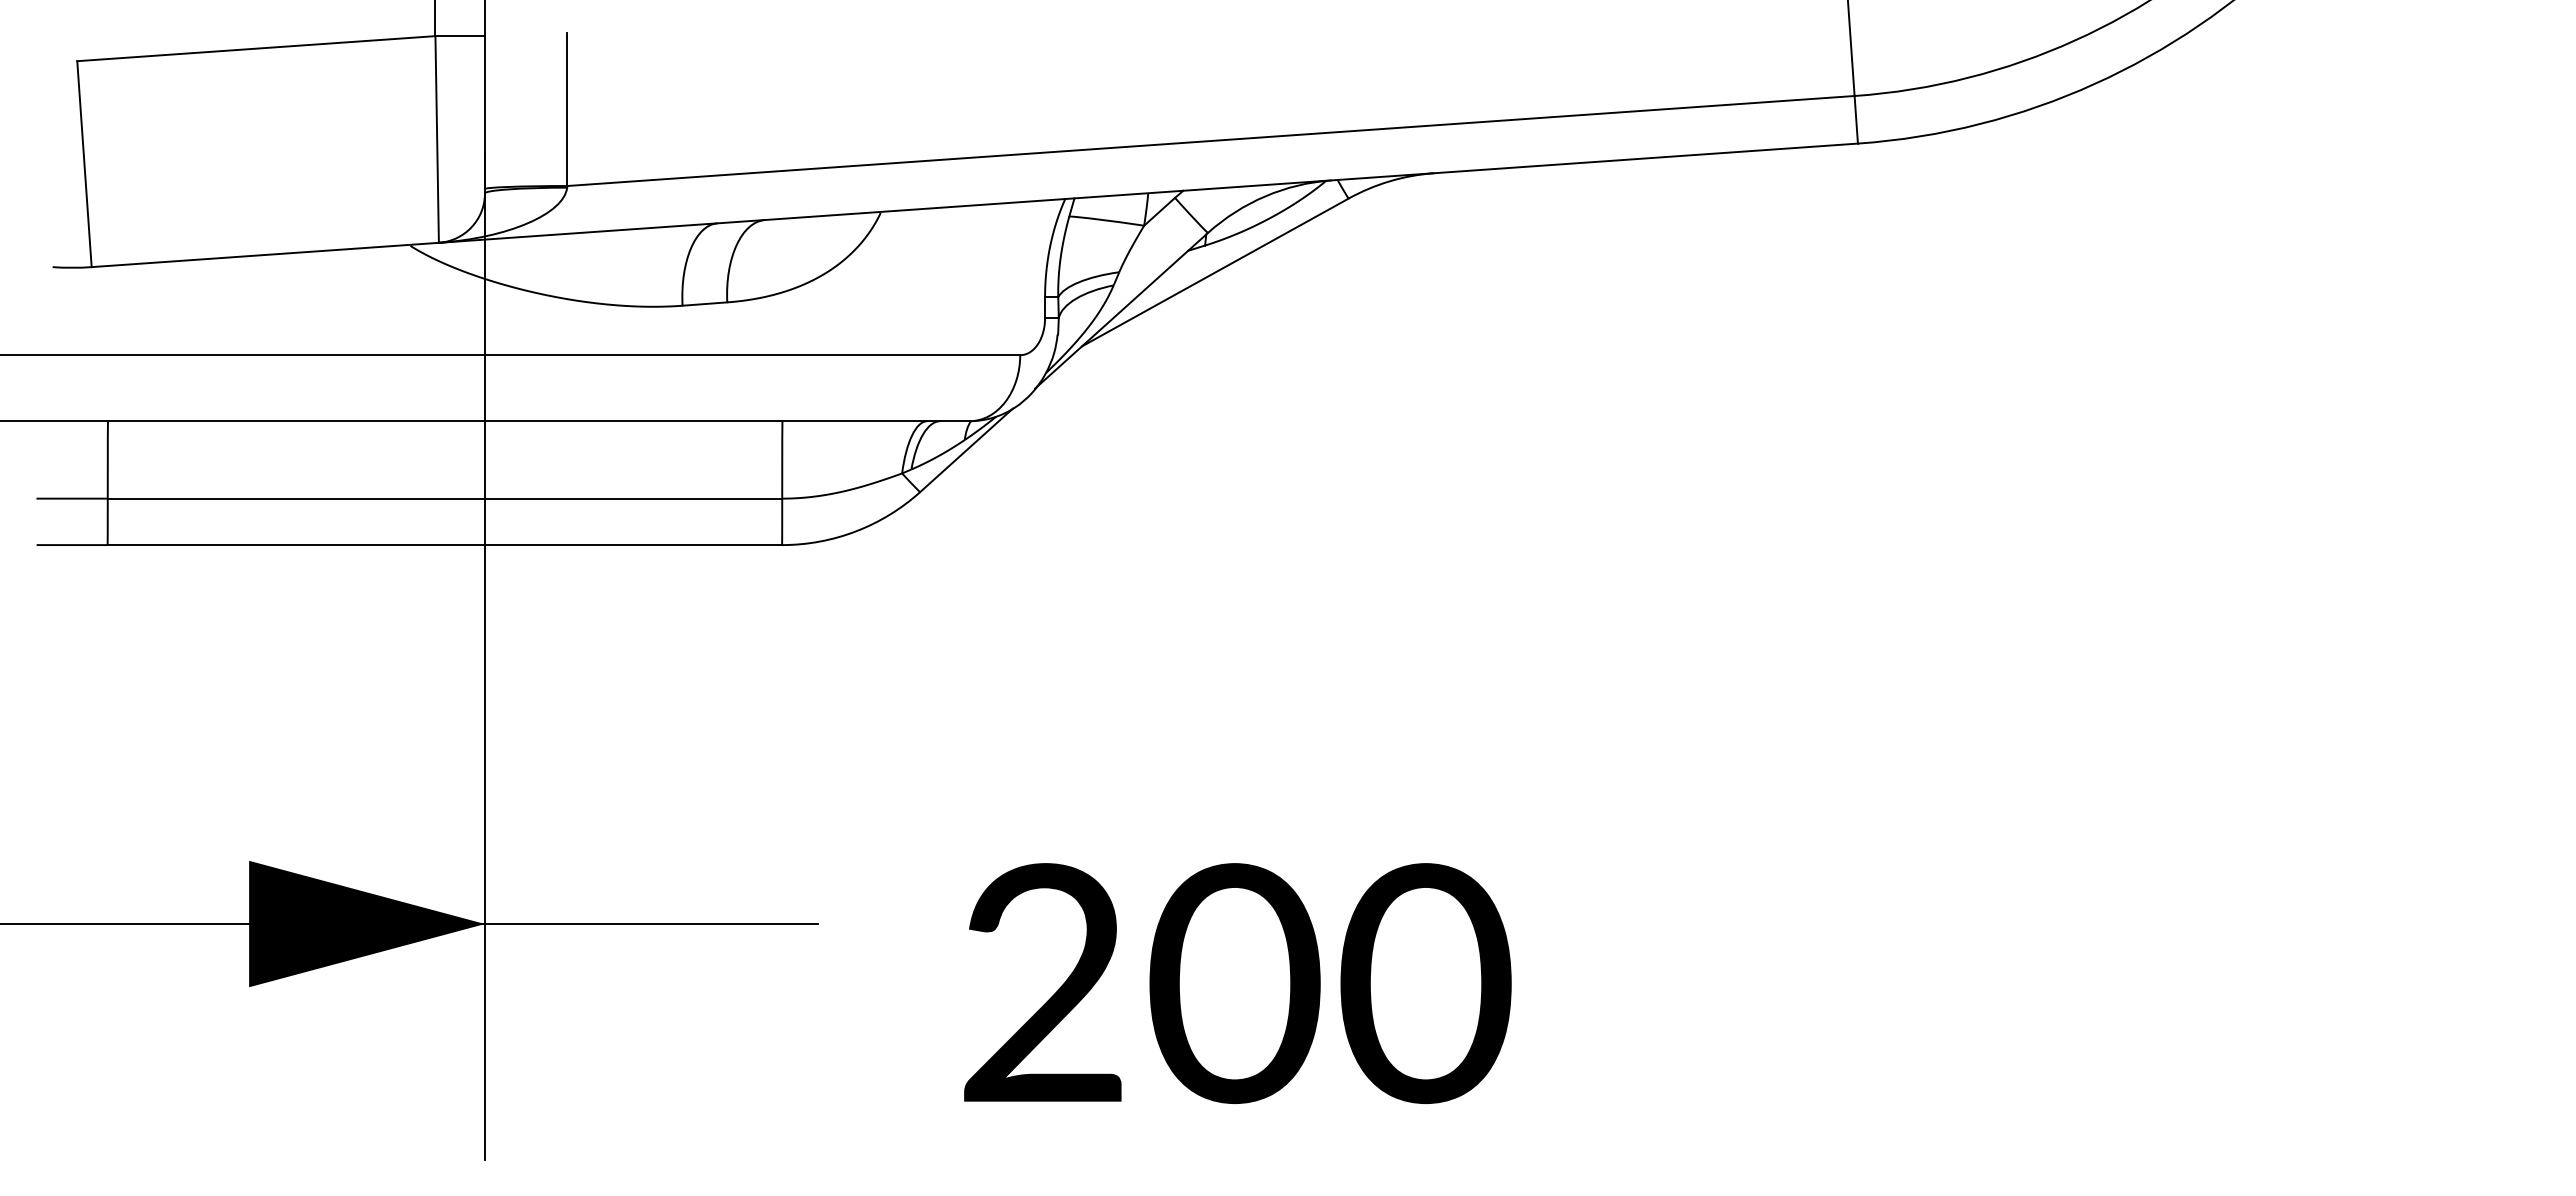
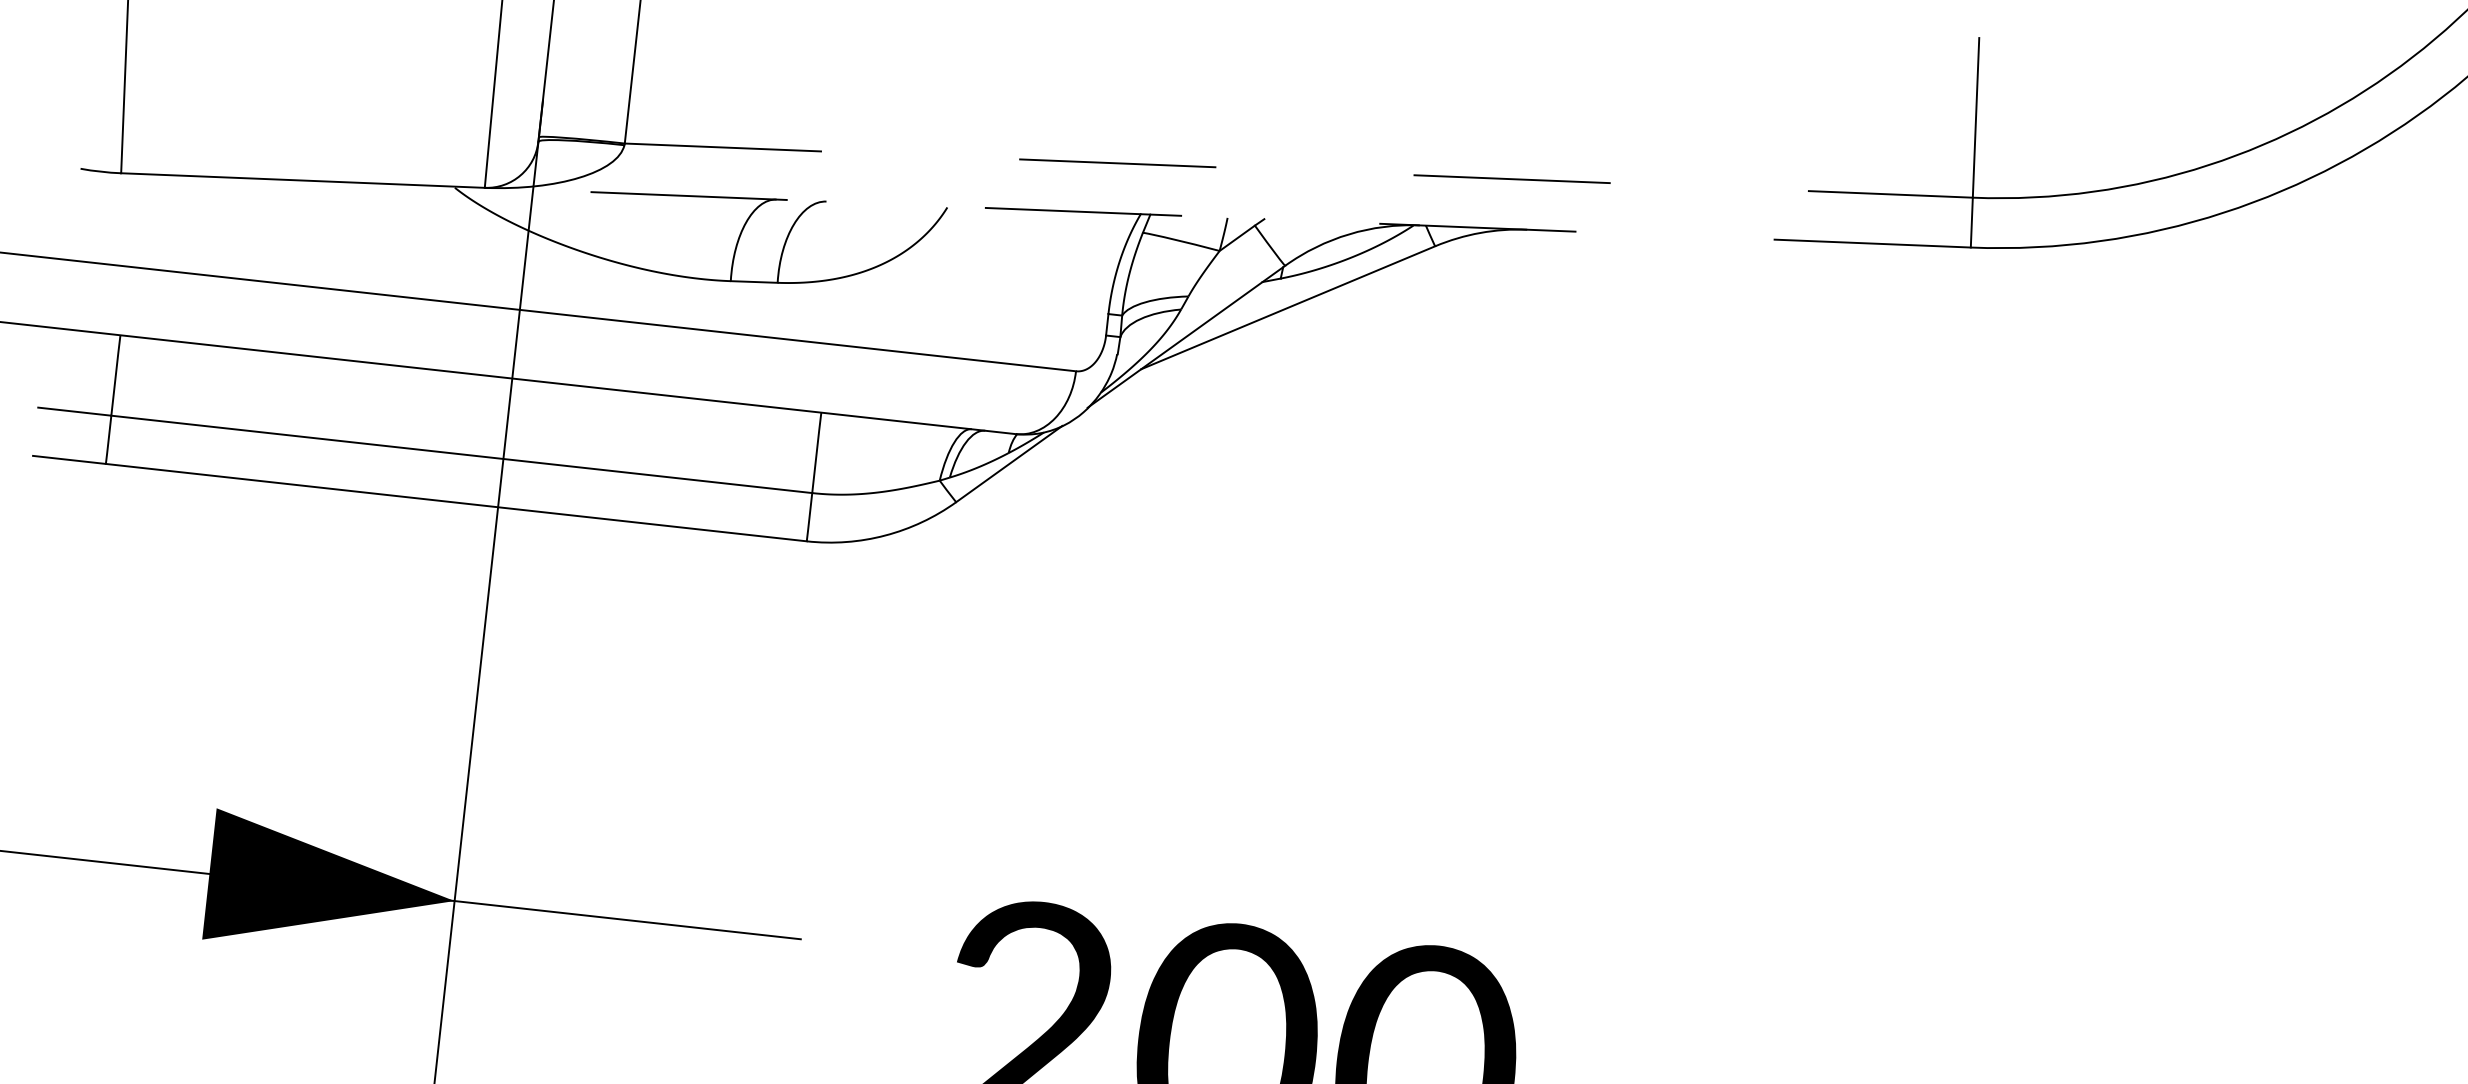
line: (1211, 140) -> (1299, 170), solid -> dashed
line: (1147, 193) -> (1226, 217), solid -> dashed

